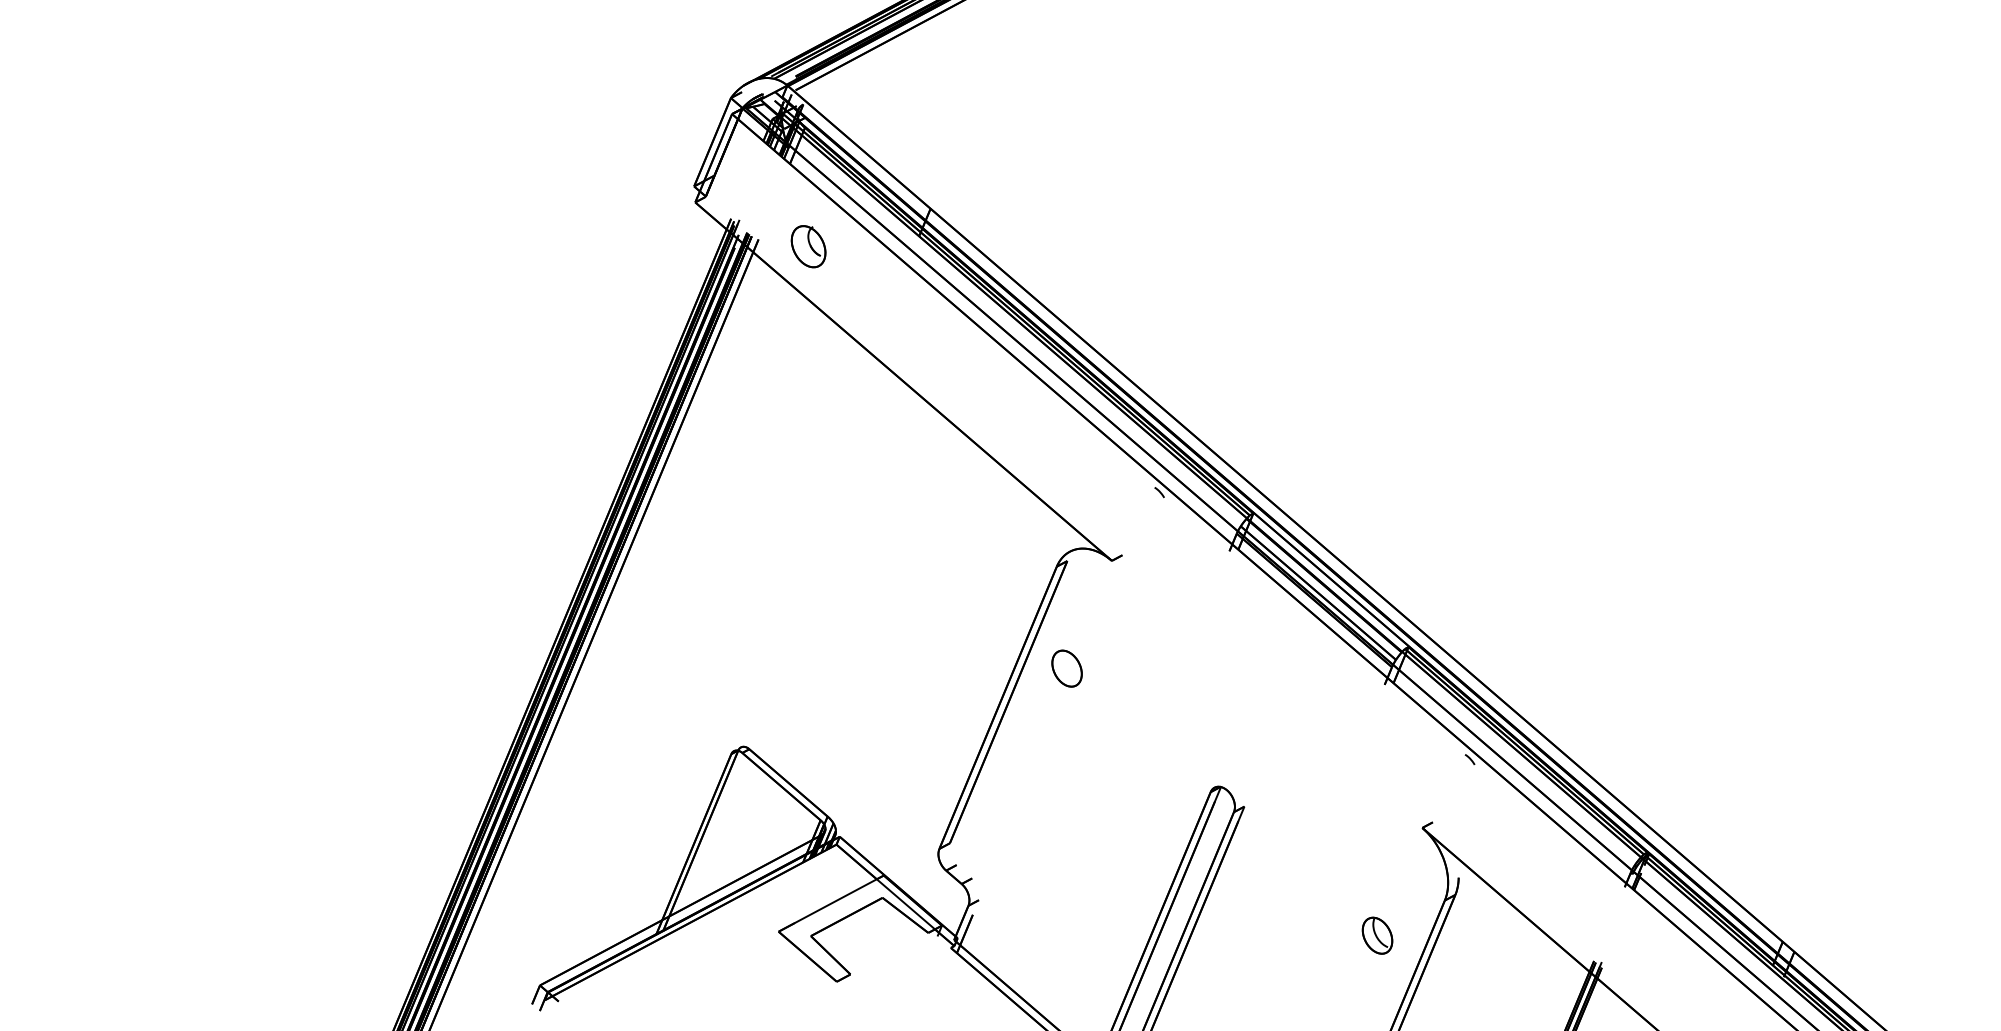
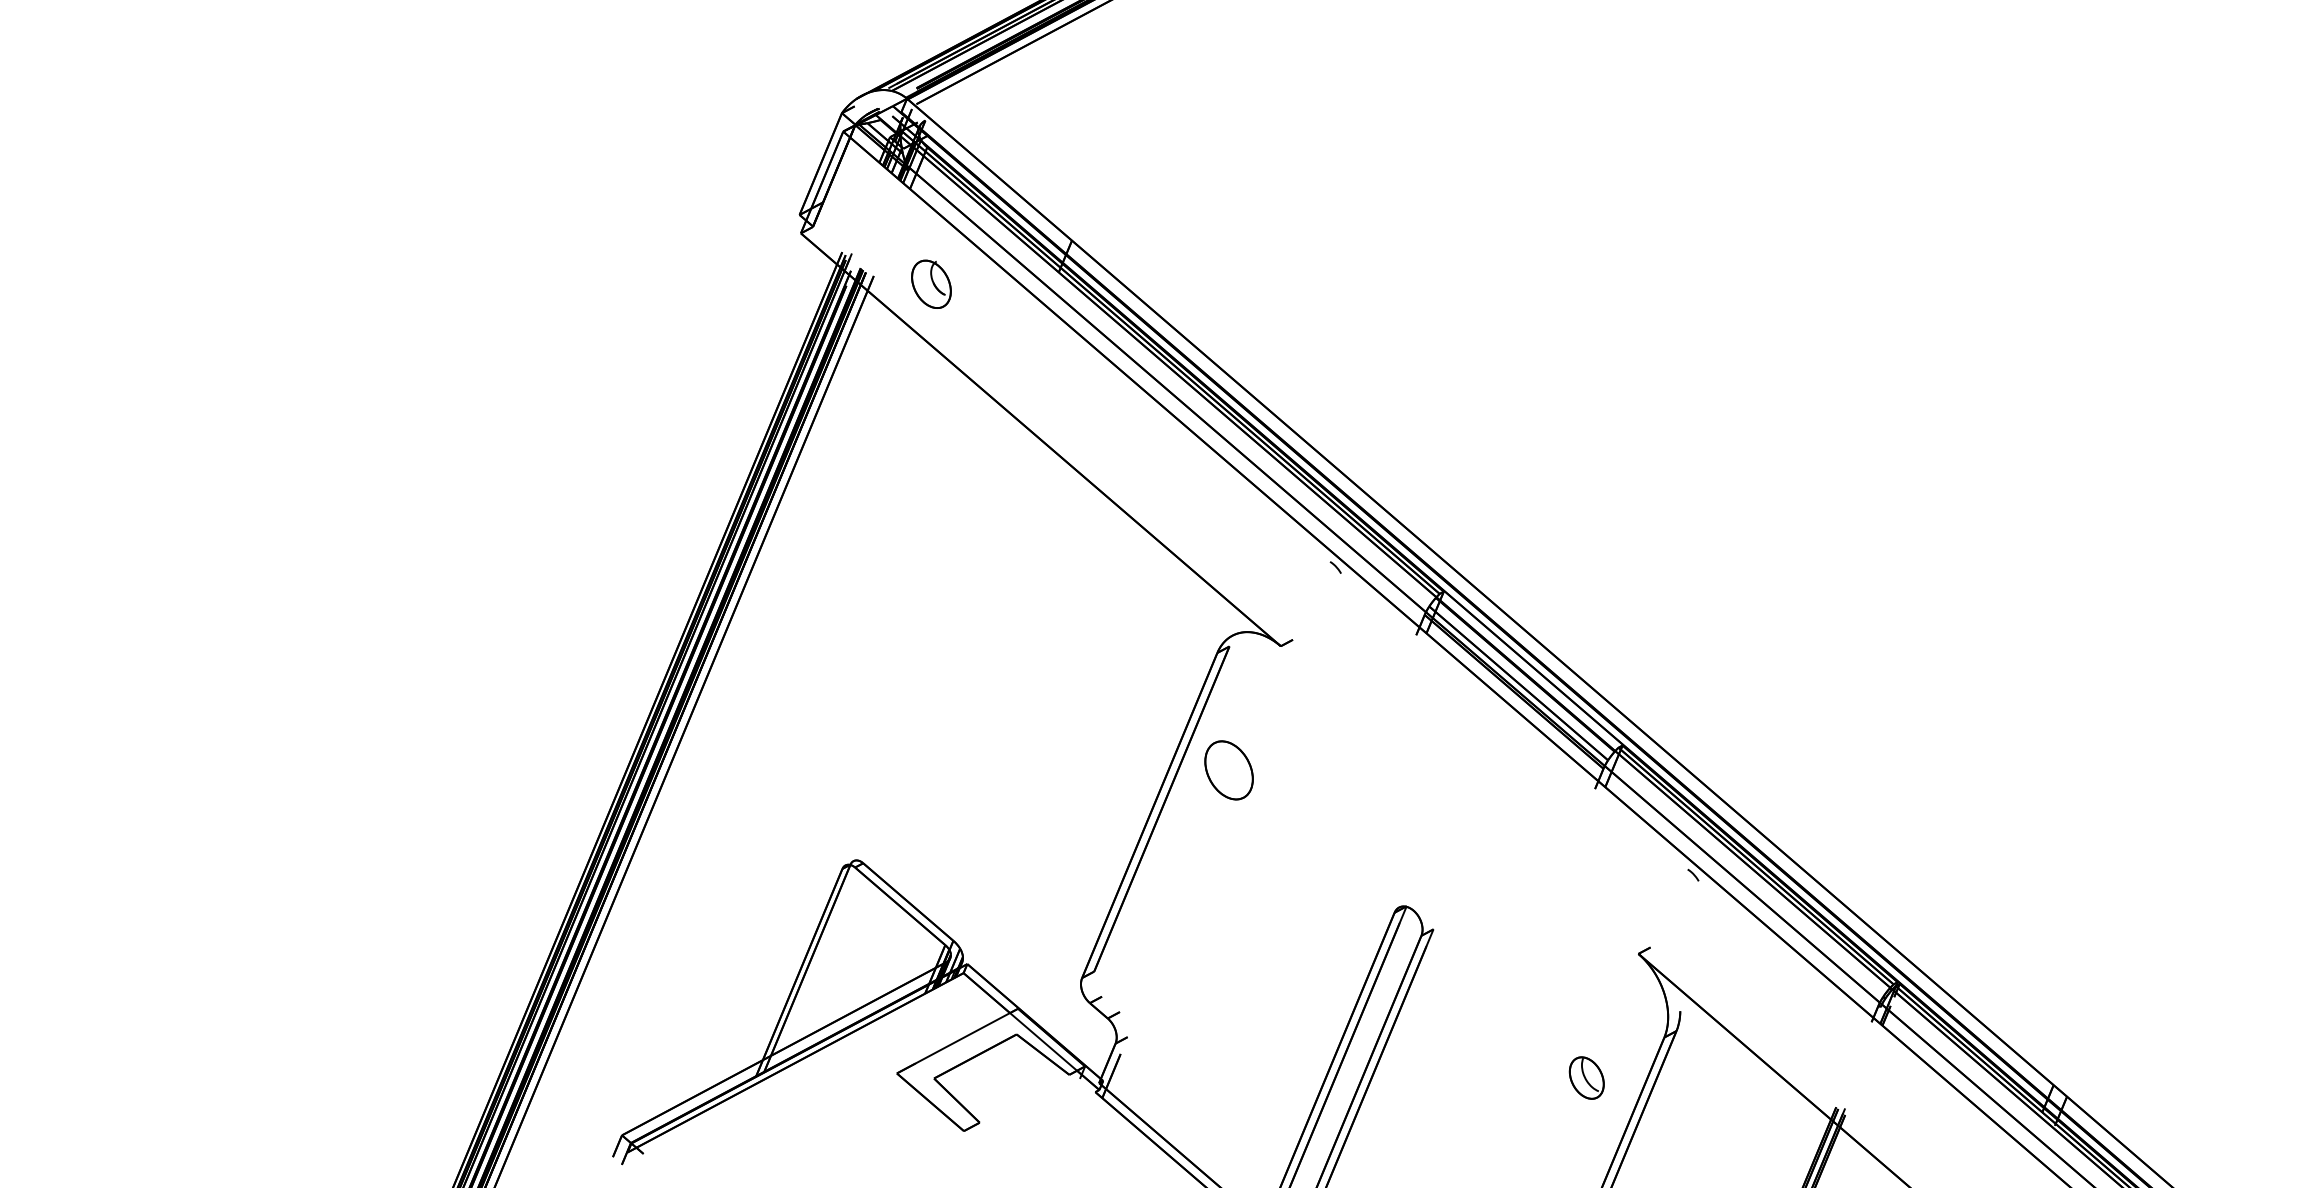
part: (1067, 668) -> (1229, 770), size x1.4

